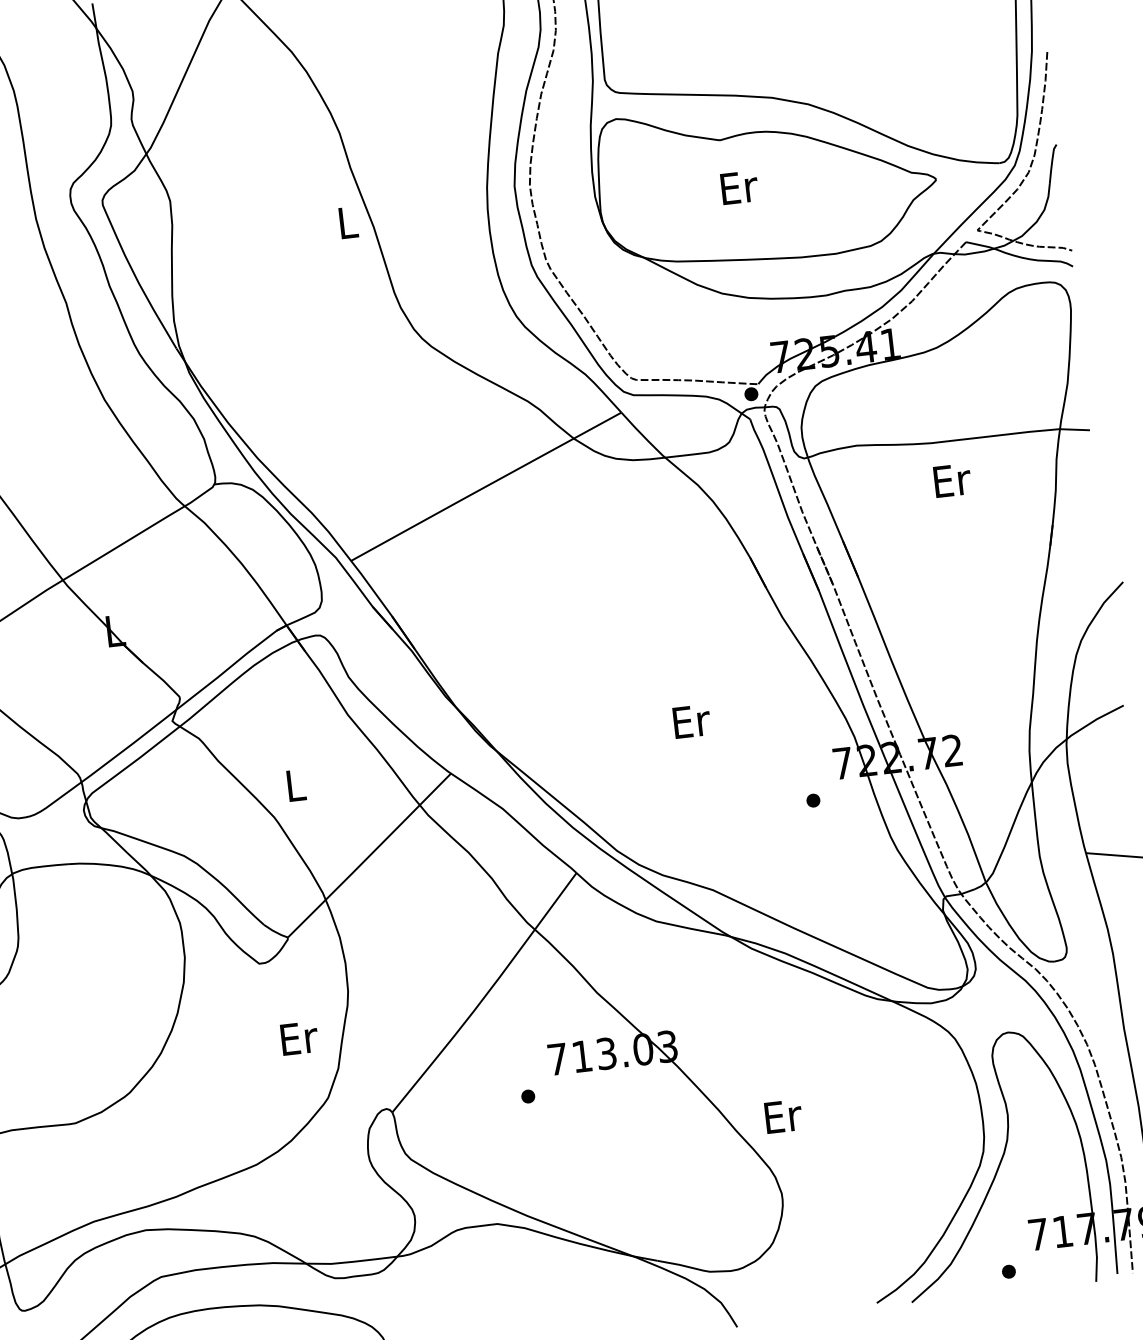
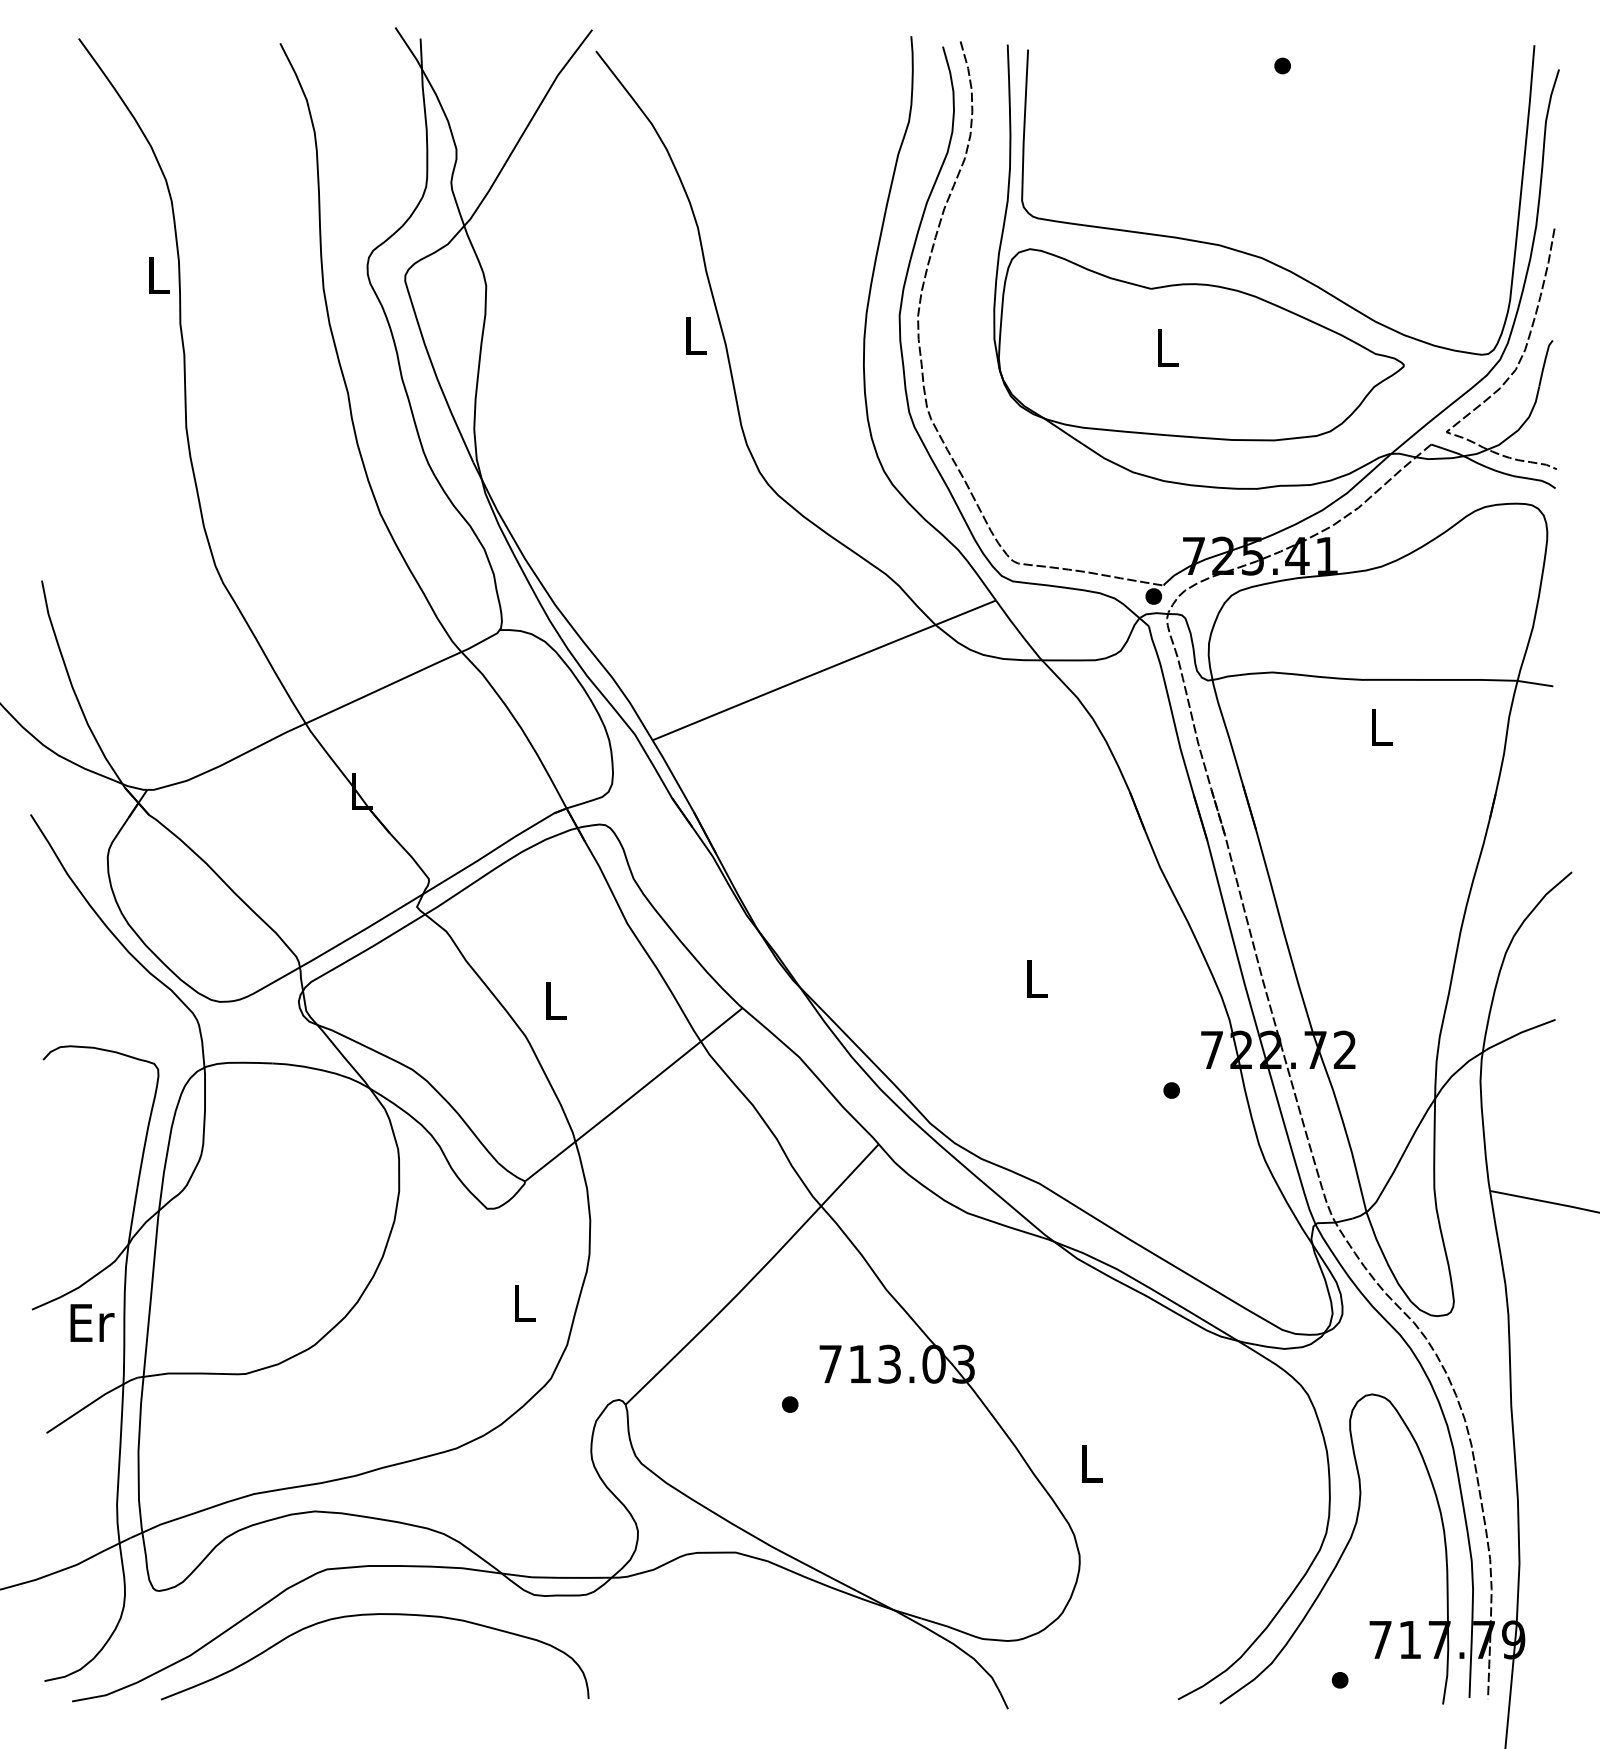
text: (739, 187) -> (1168, 347), Er -> L
text: (952, 480) -> (1382, 727), Er -> L
text: (691, 720) -> (1037, 978), Er -> L
text: (299, 1038) -> (525, 1303), Er -> L
text: (783, 1116) -> (1092, 1463), Er -> L

